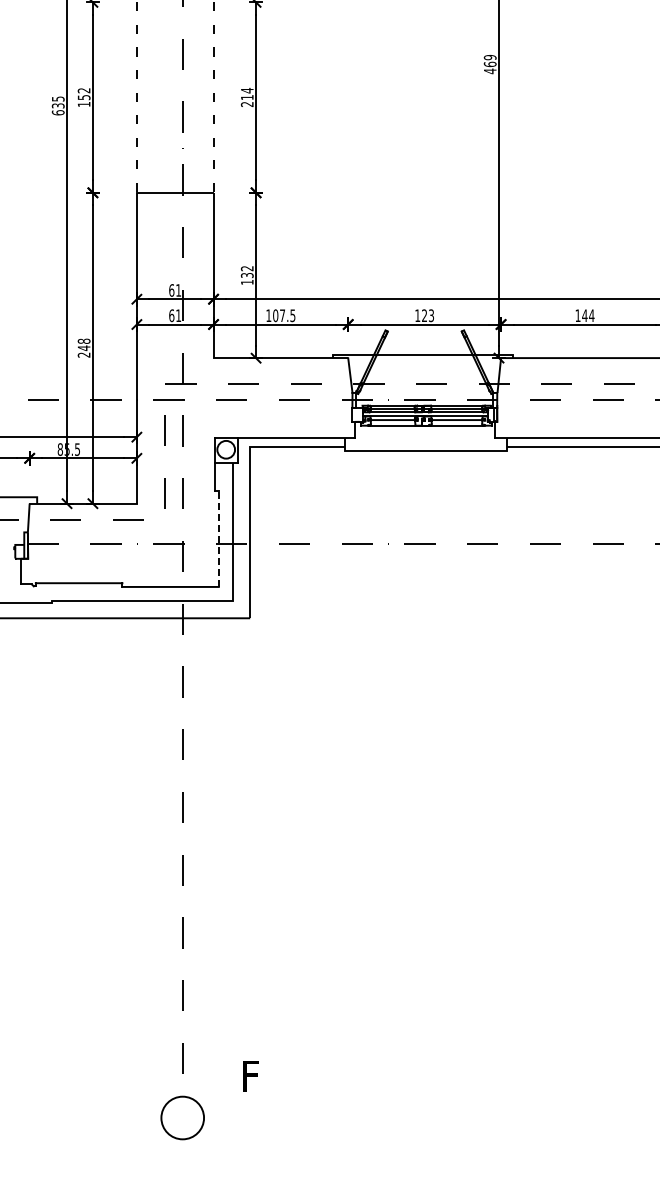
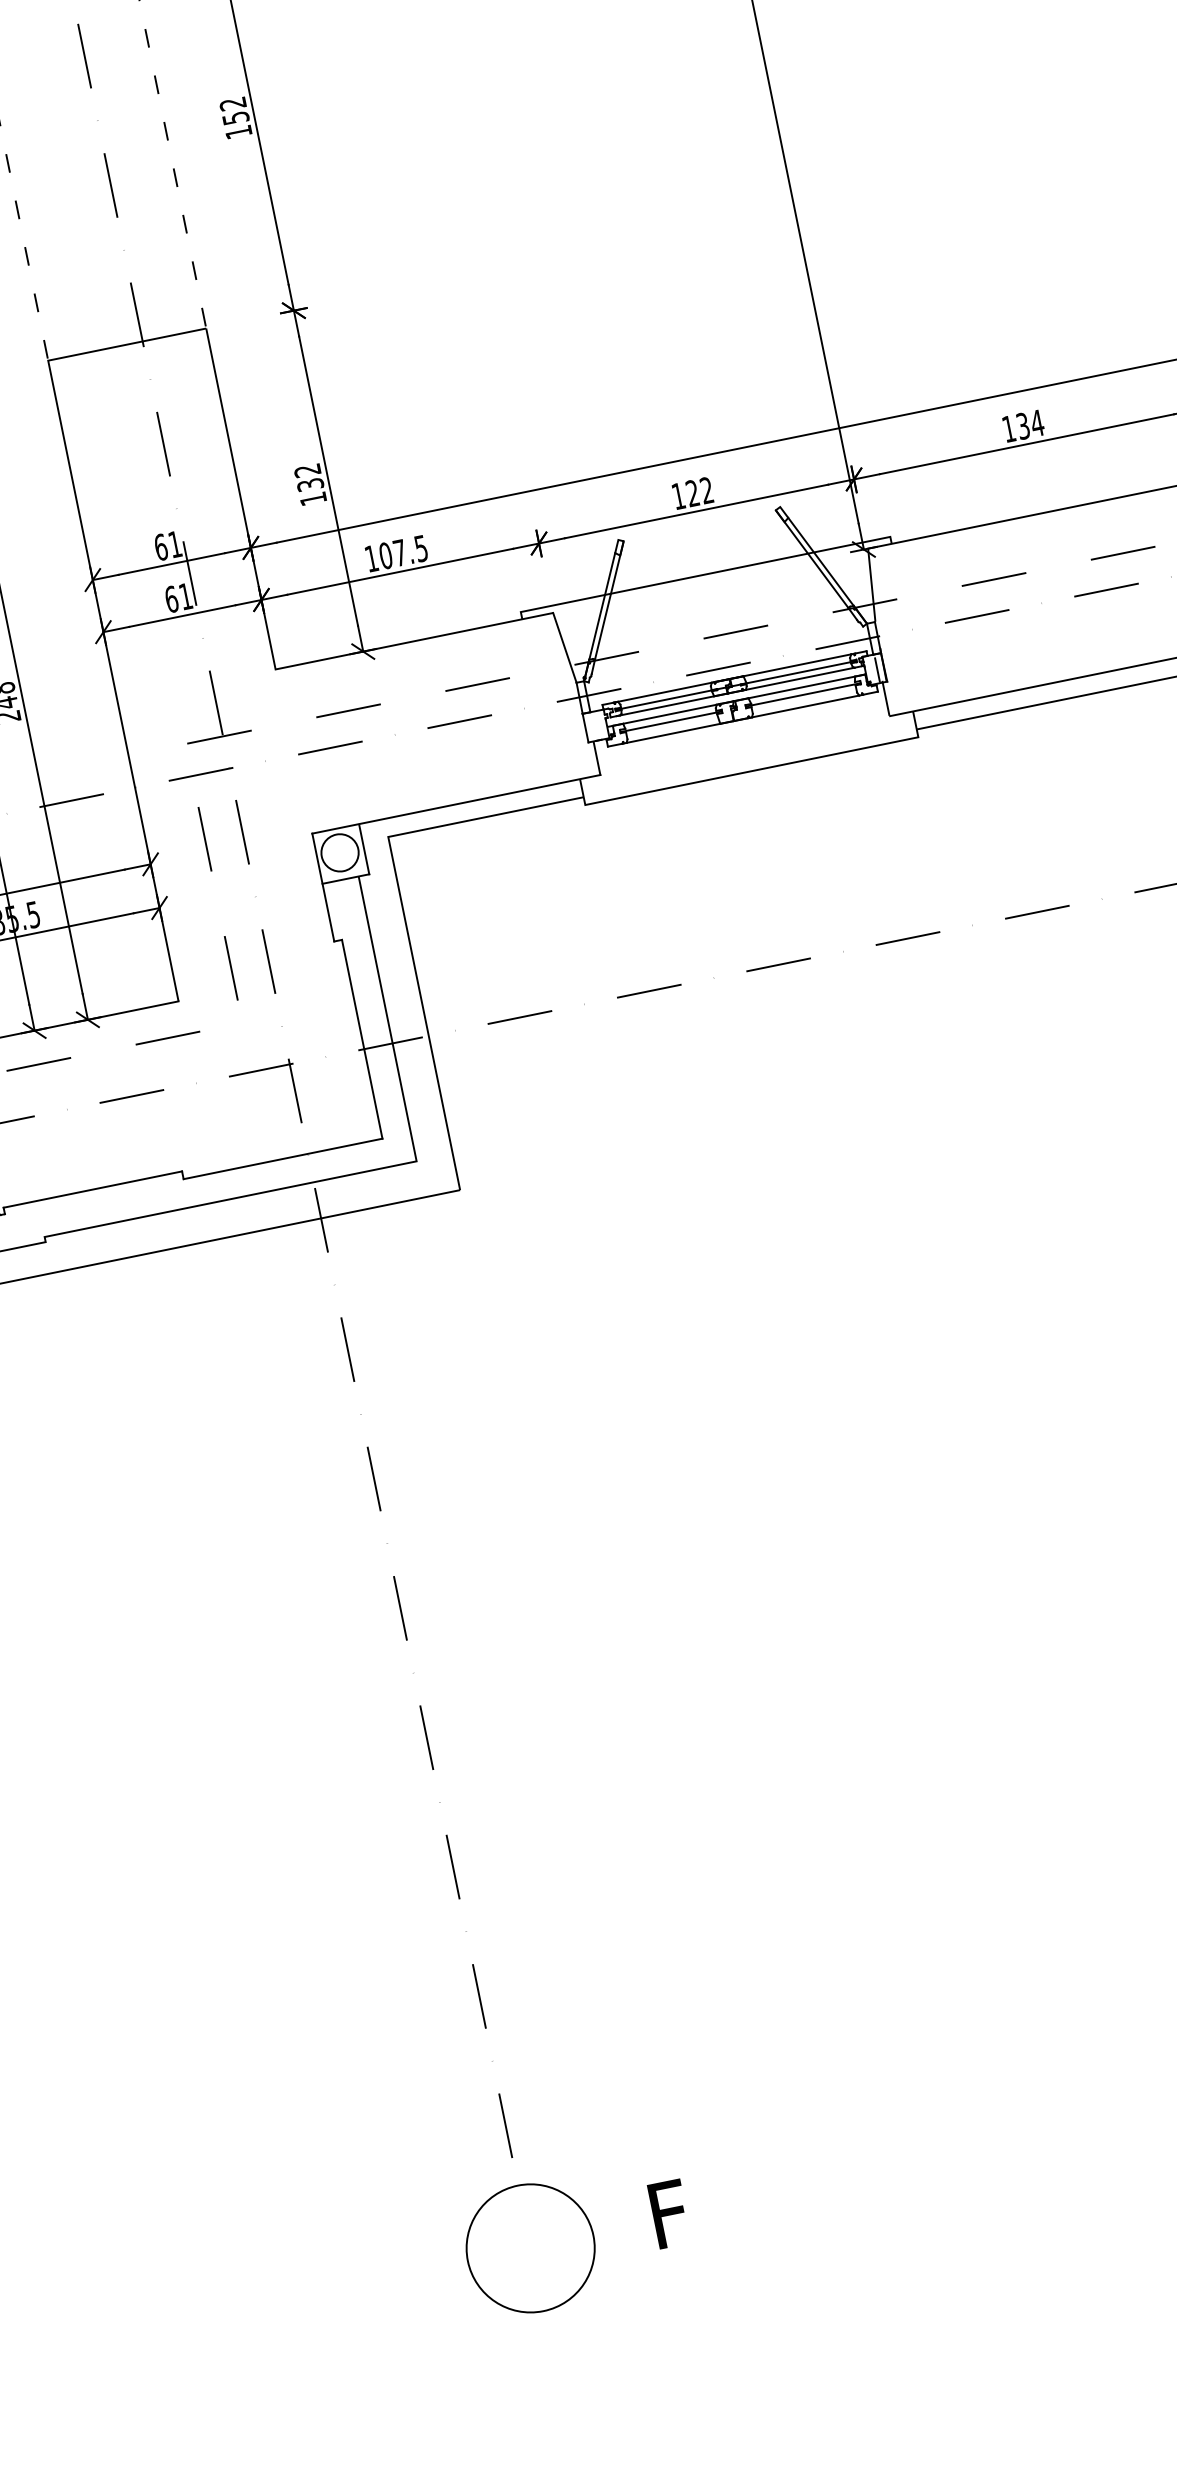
text: (246, 97) -> (234, 118), 214 -> 152
text: (431, 315) -> (706, 490), 123 -> 122
text: (584, 315) -> (1022, 425), 144 -> 134
line: (218, 538) -> (361, 1038), dashed -> solid
text: (250, 1076) -> (669, 2214), moved
circle: (182, 1117) -> (529, 2247), size x1.43

